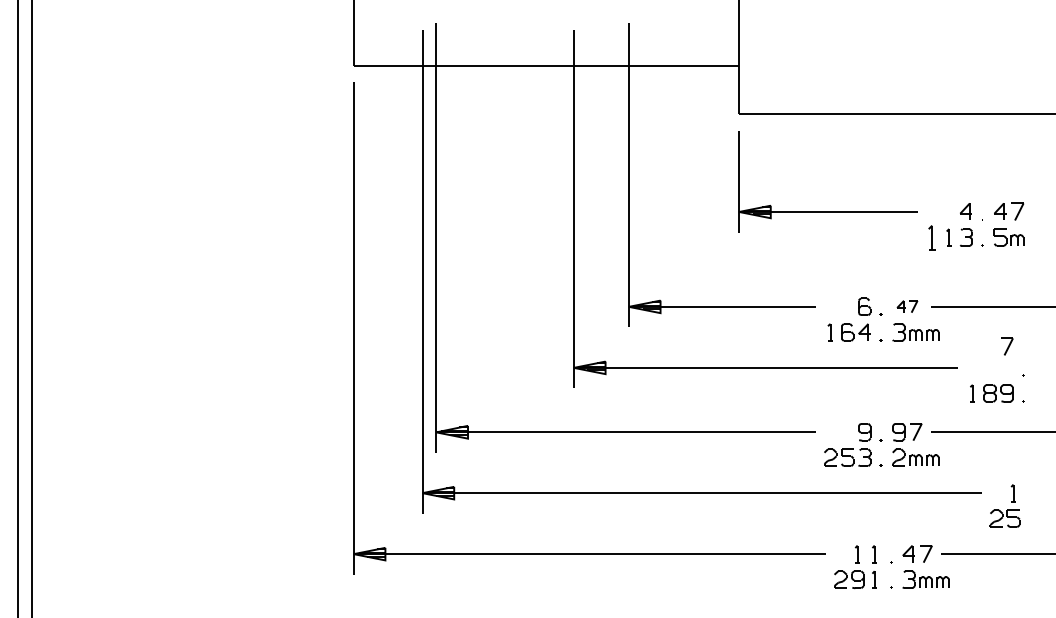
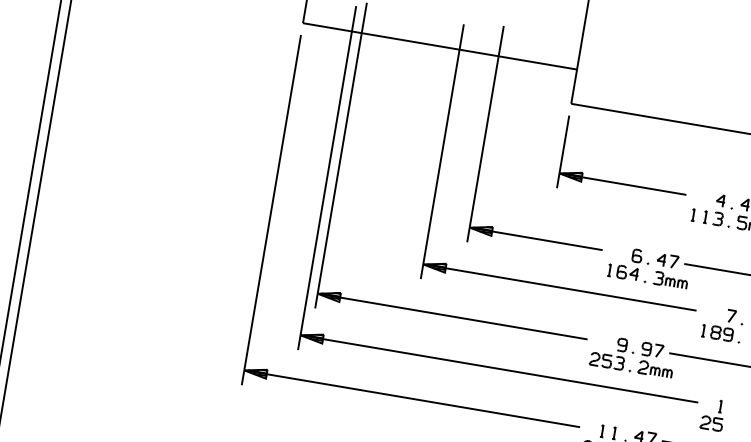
part: (931, 237) -> (693, 214), size x0.71
part: (907, 306) -> (667, 260), size x1.43
part: (1007, 346) -> (731, 316), moved

